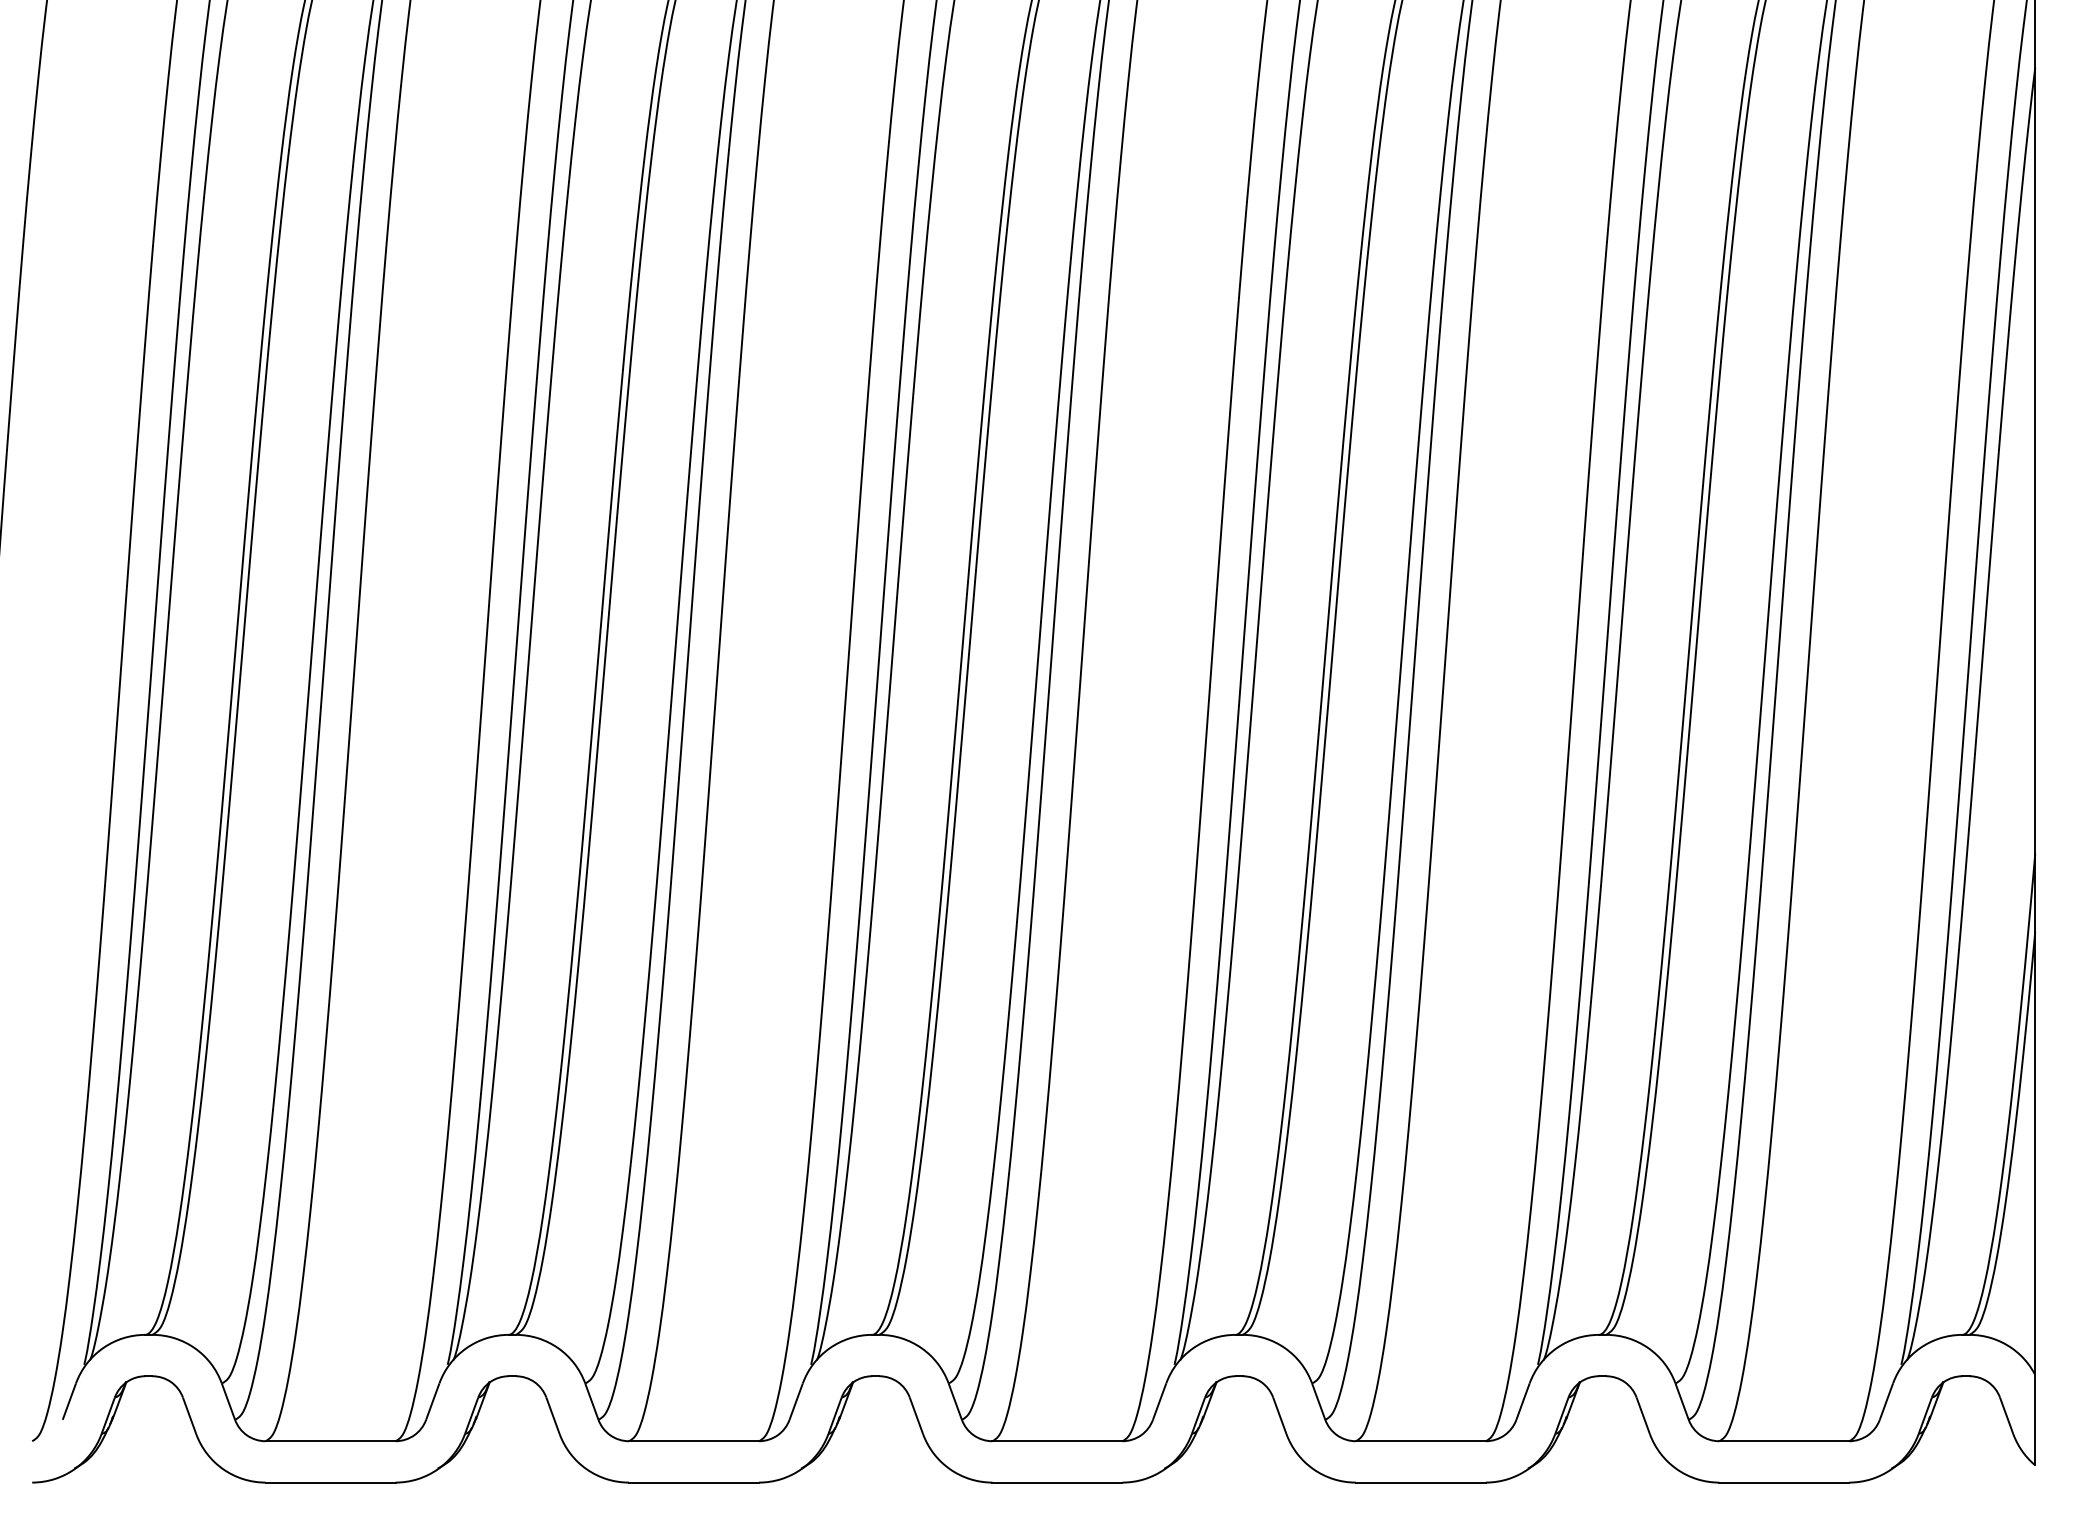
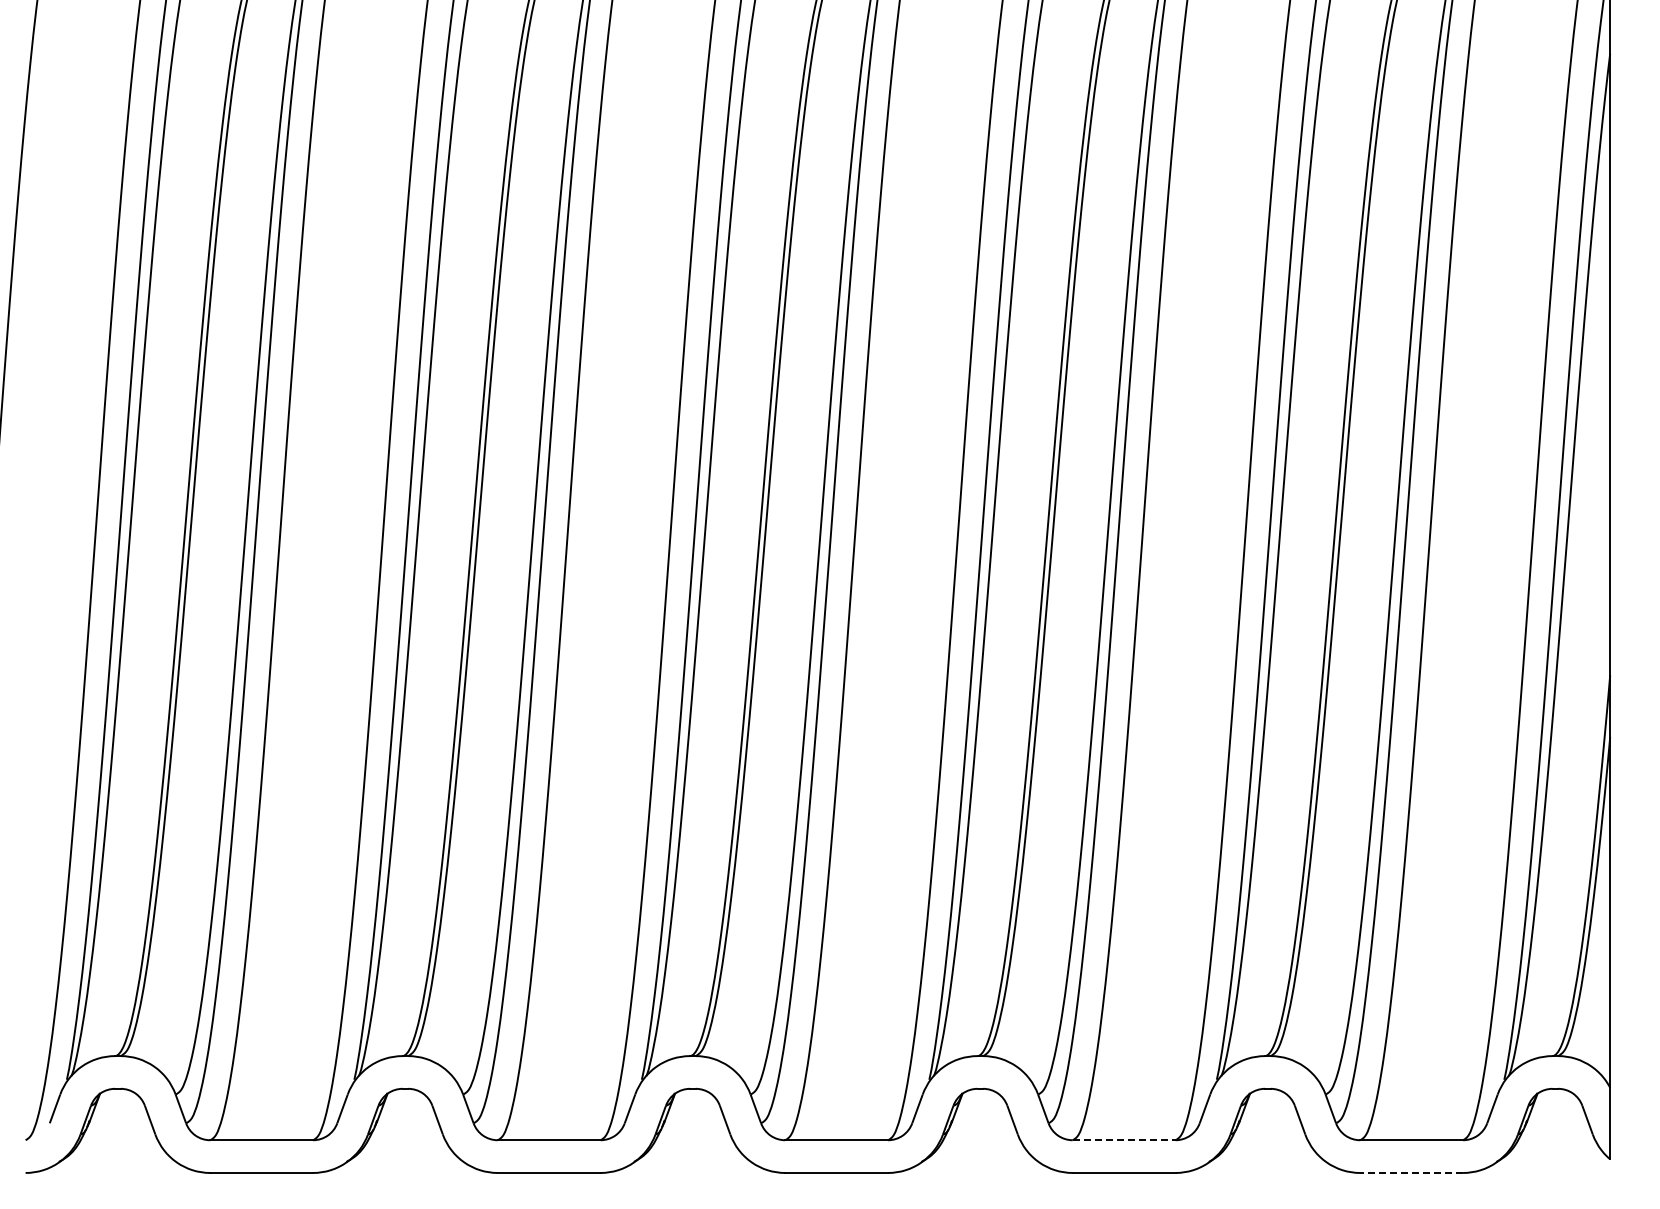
line: (1421, 1441) -> (1124, 1140), solid -> dashed
line: (1784, 1482) -> (1411, 1172), solid -> dashed

